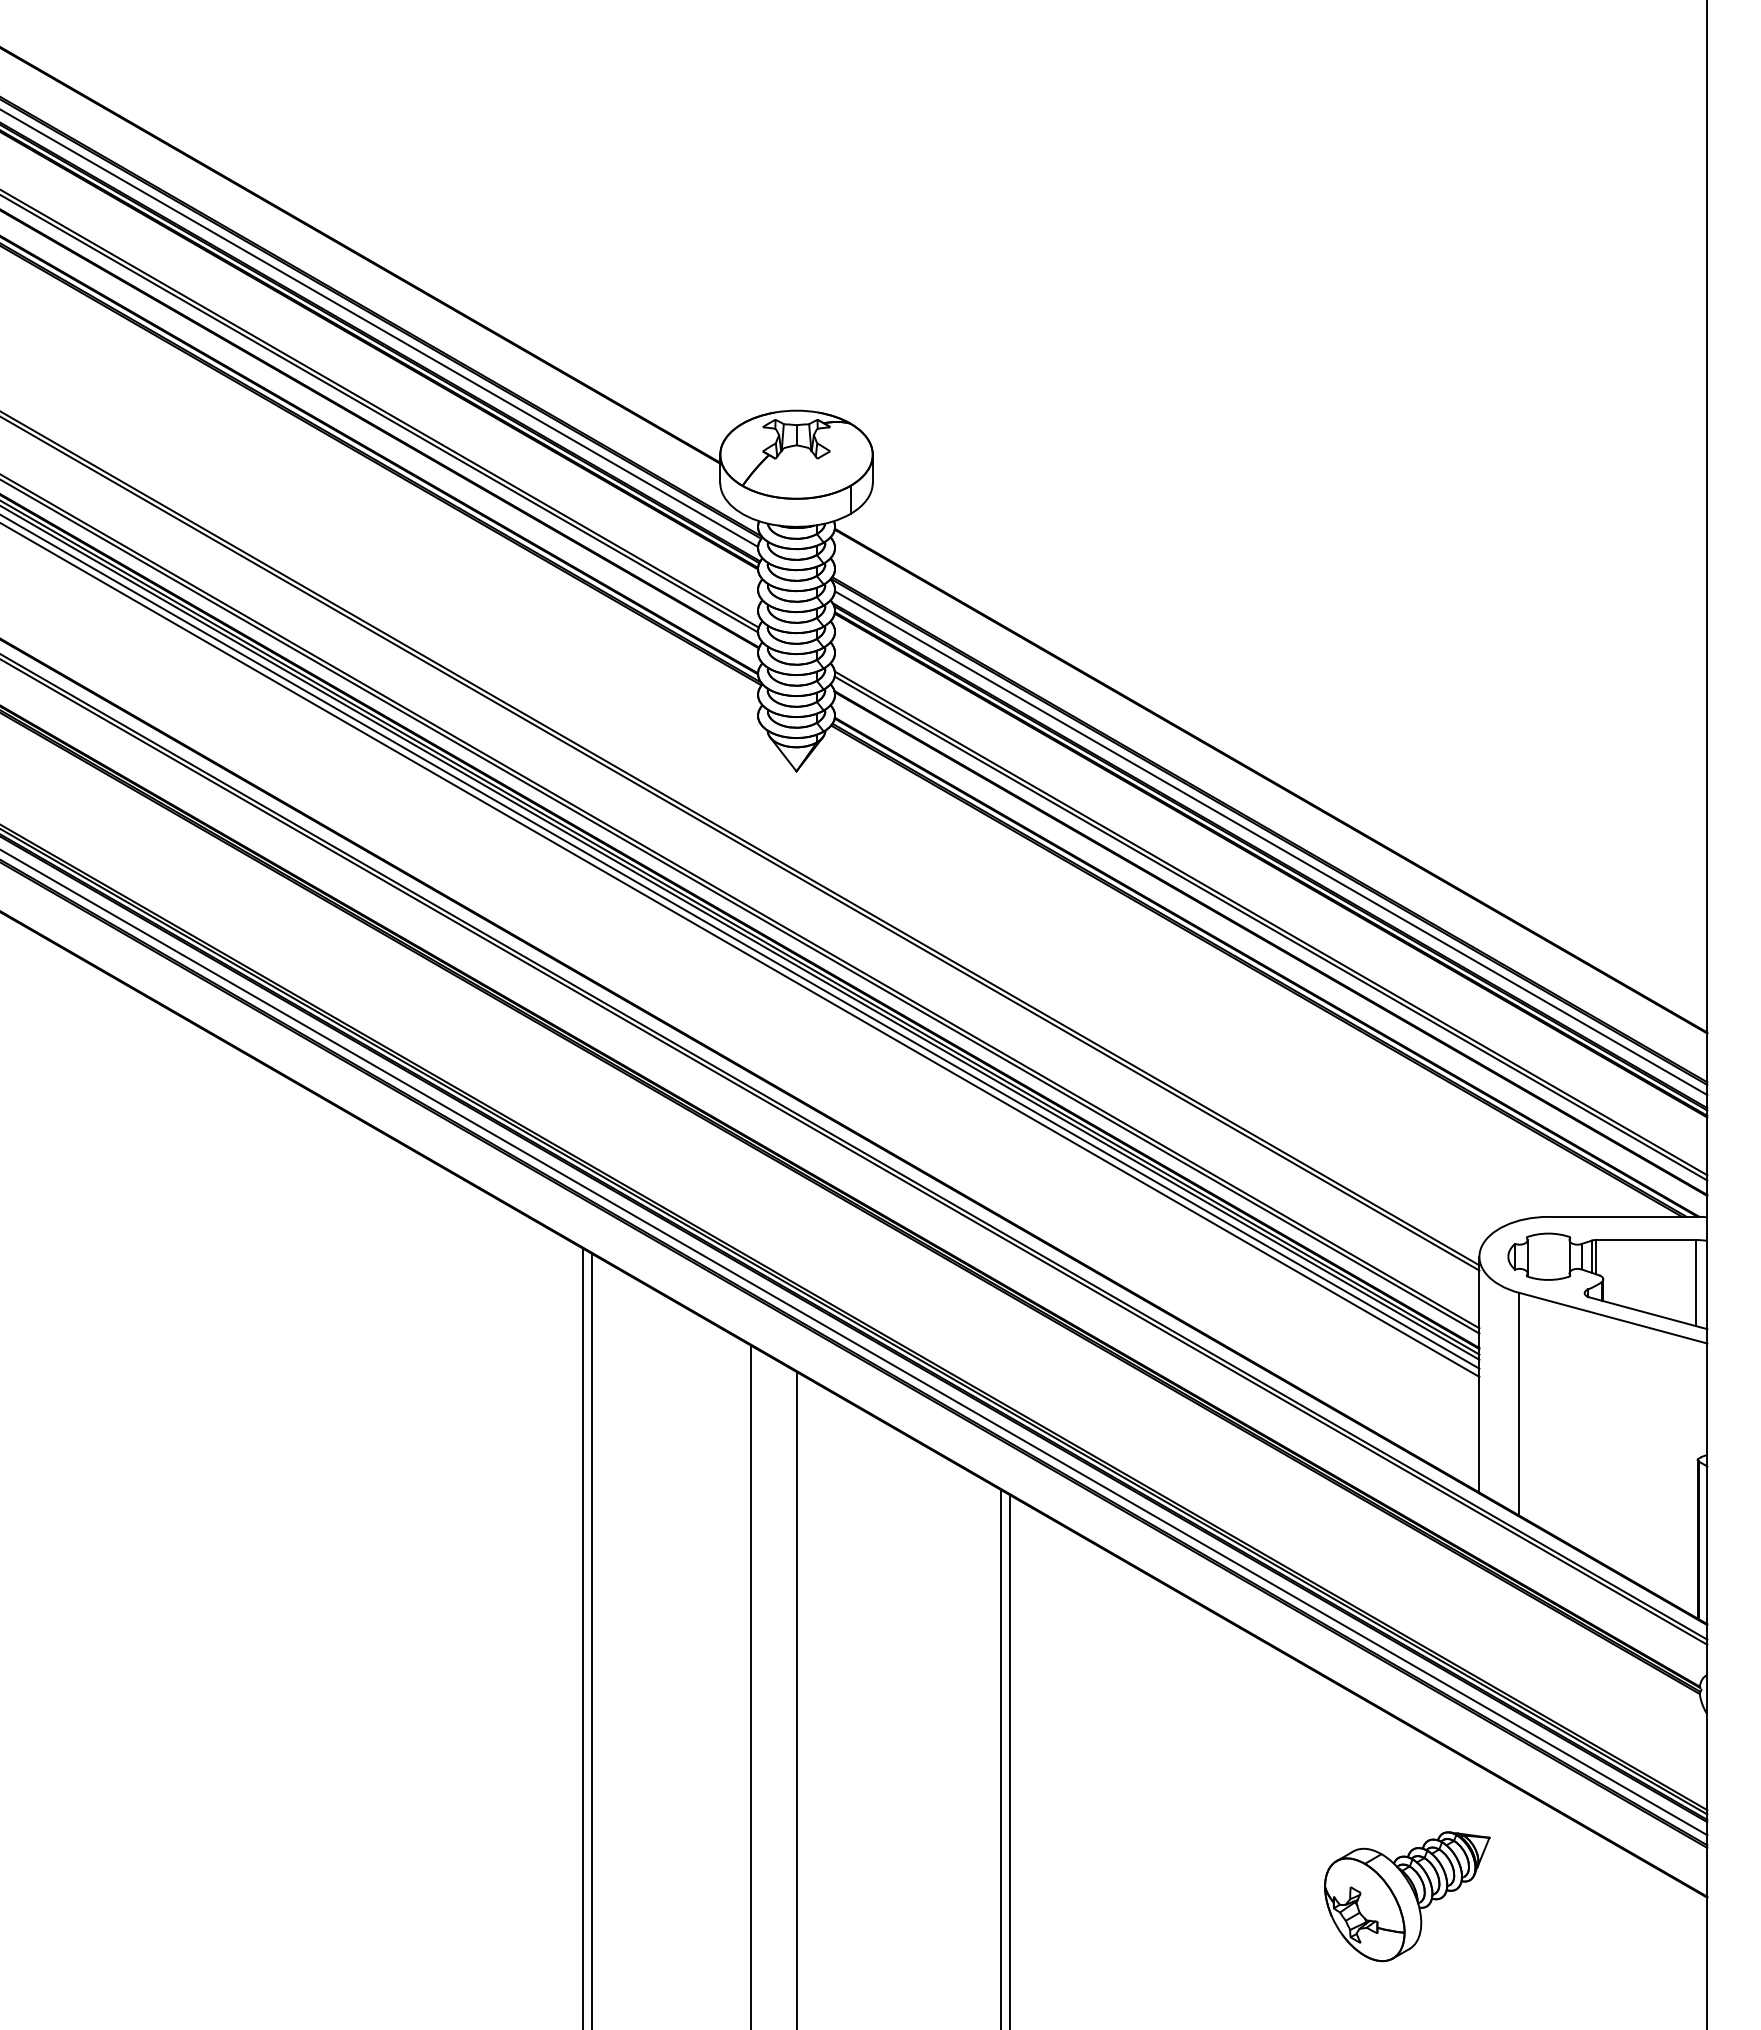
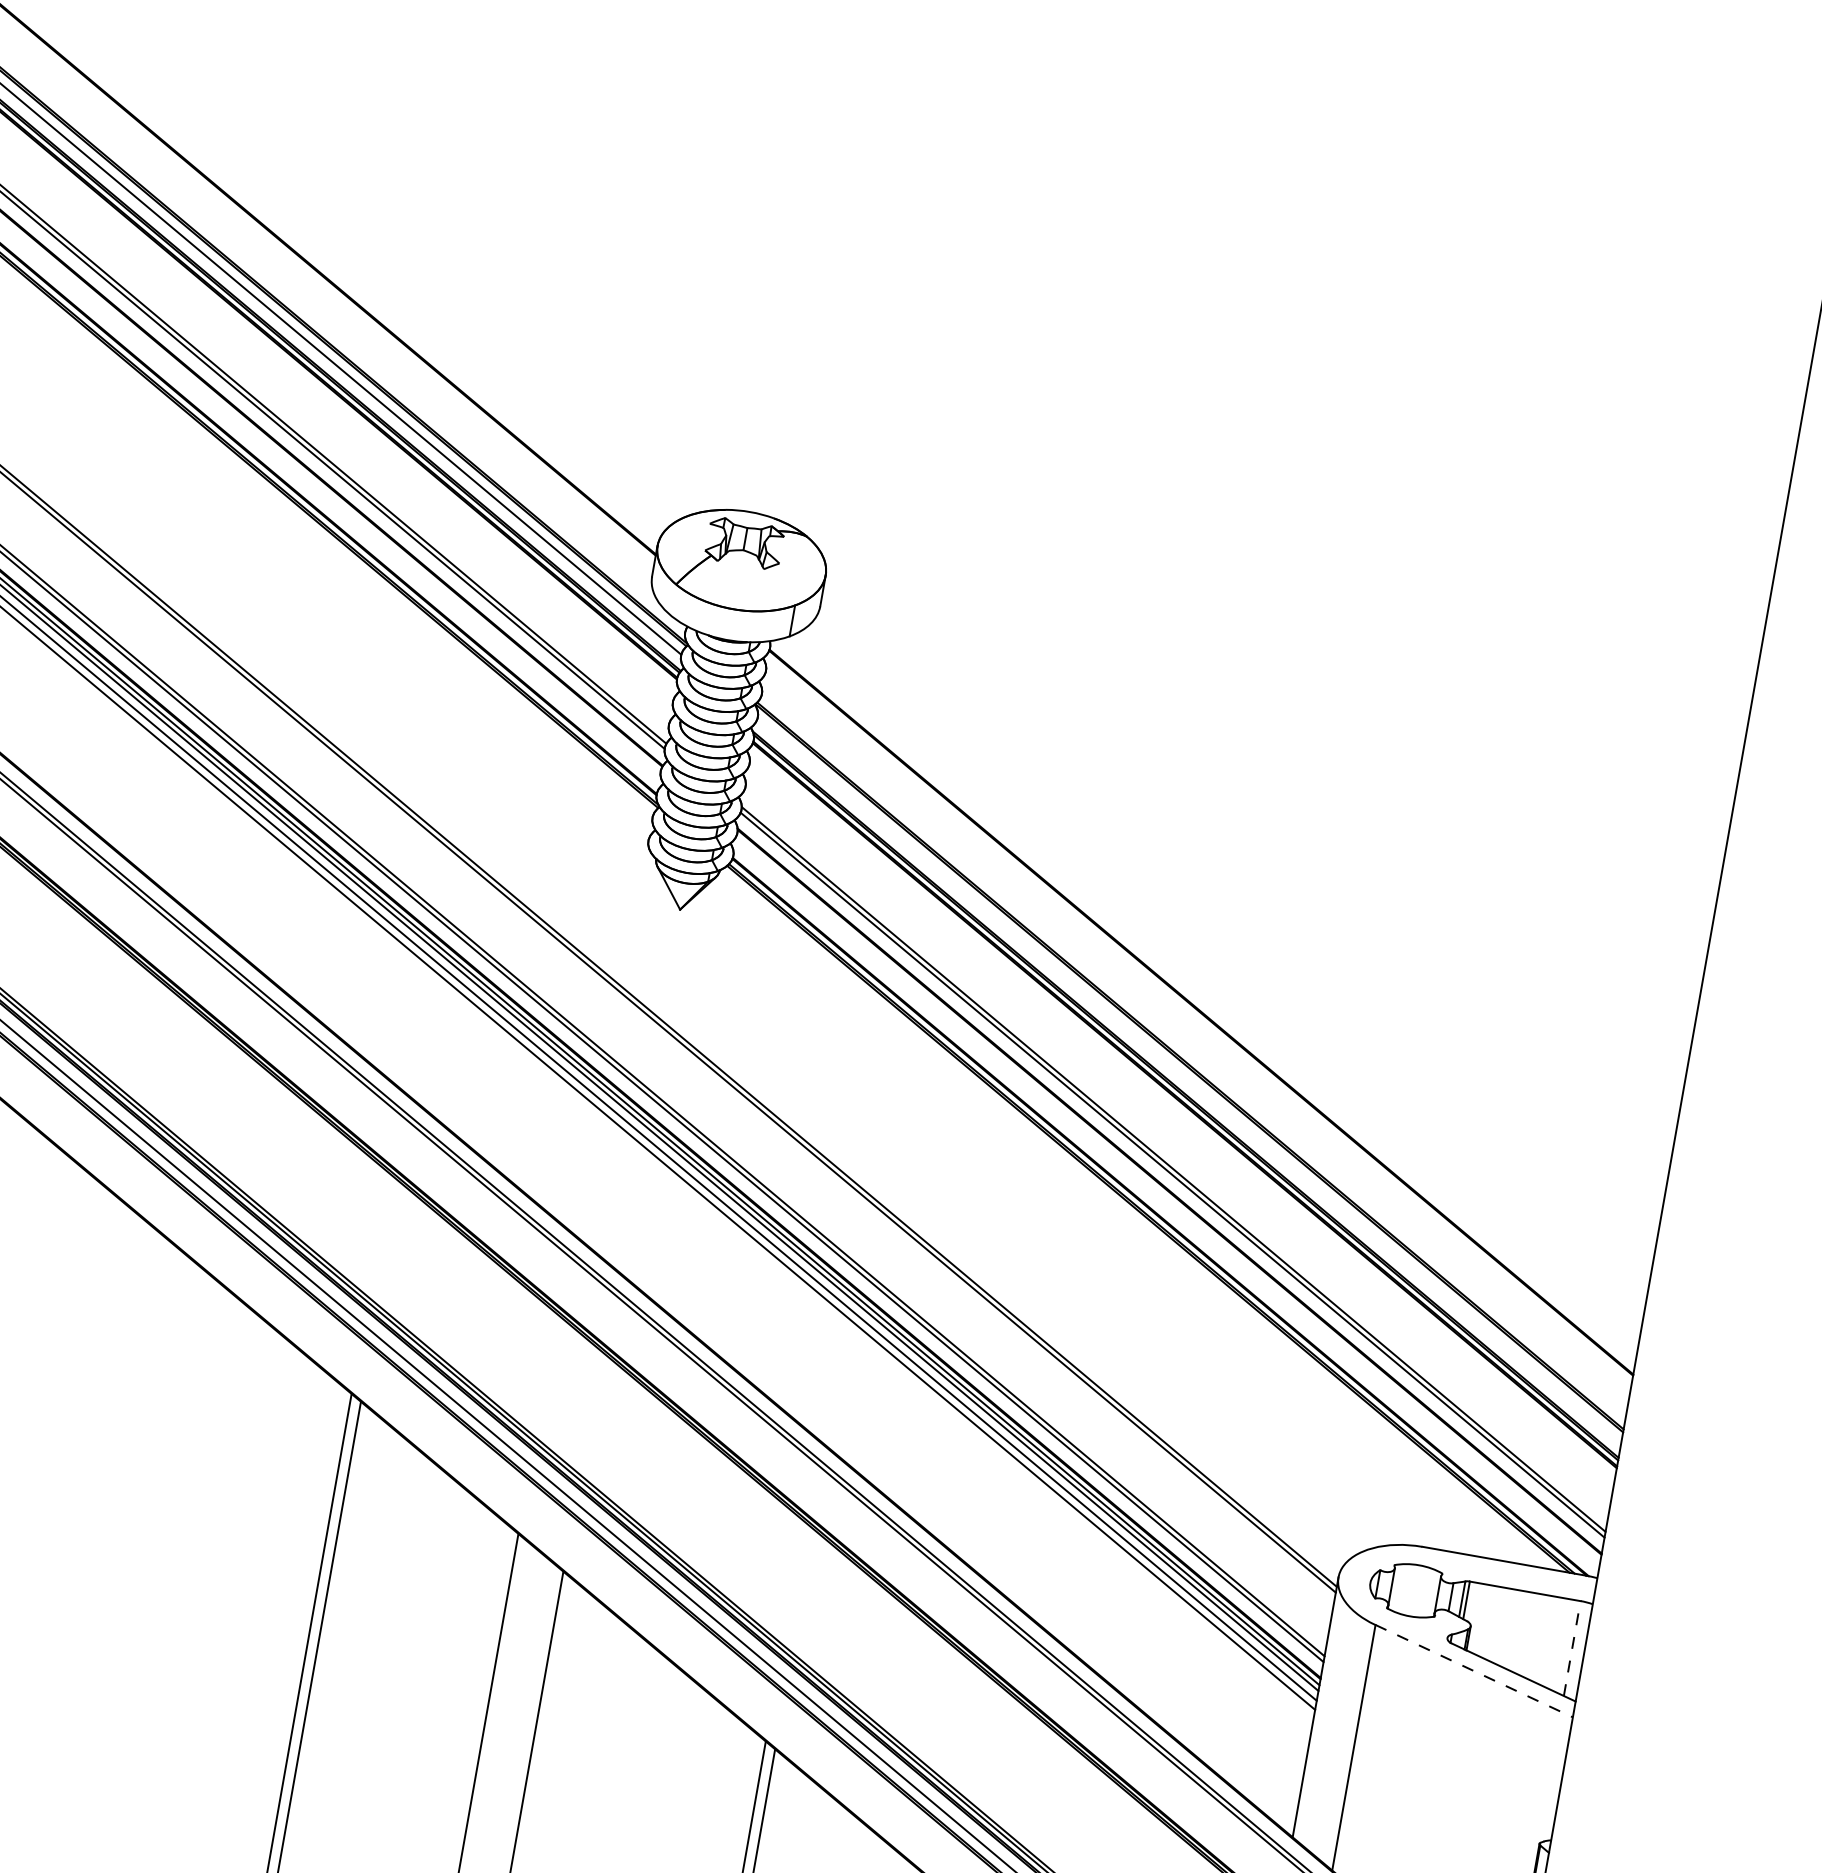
line: (1270, 843) -> (1188, 1081), removed
line: (1696, 1282) -> (1572, 1647), solid -> dashed
line: (1613, 1318) -> (1474, 1671), solid -> dashed

